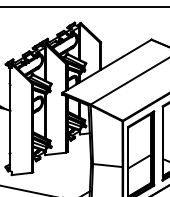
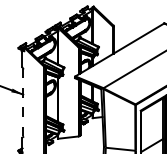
line: (10, 119) -> (23, 103), solid -> dashed

